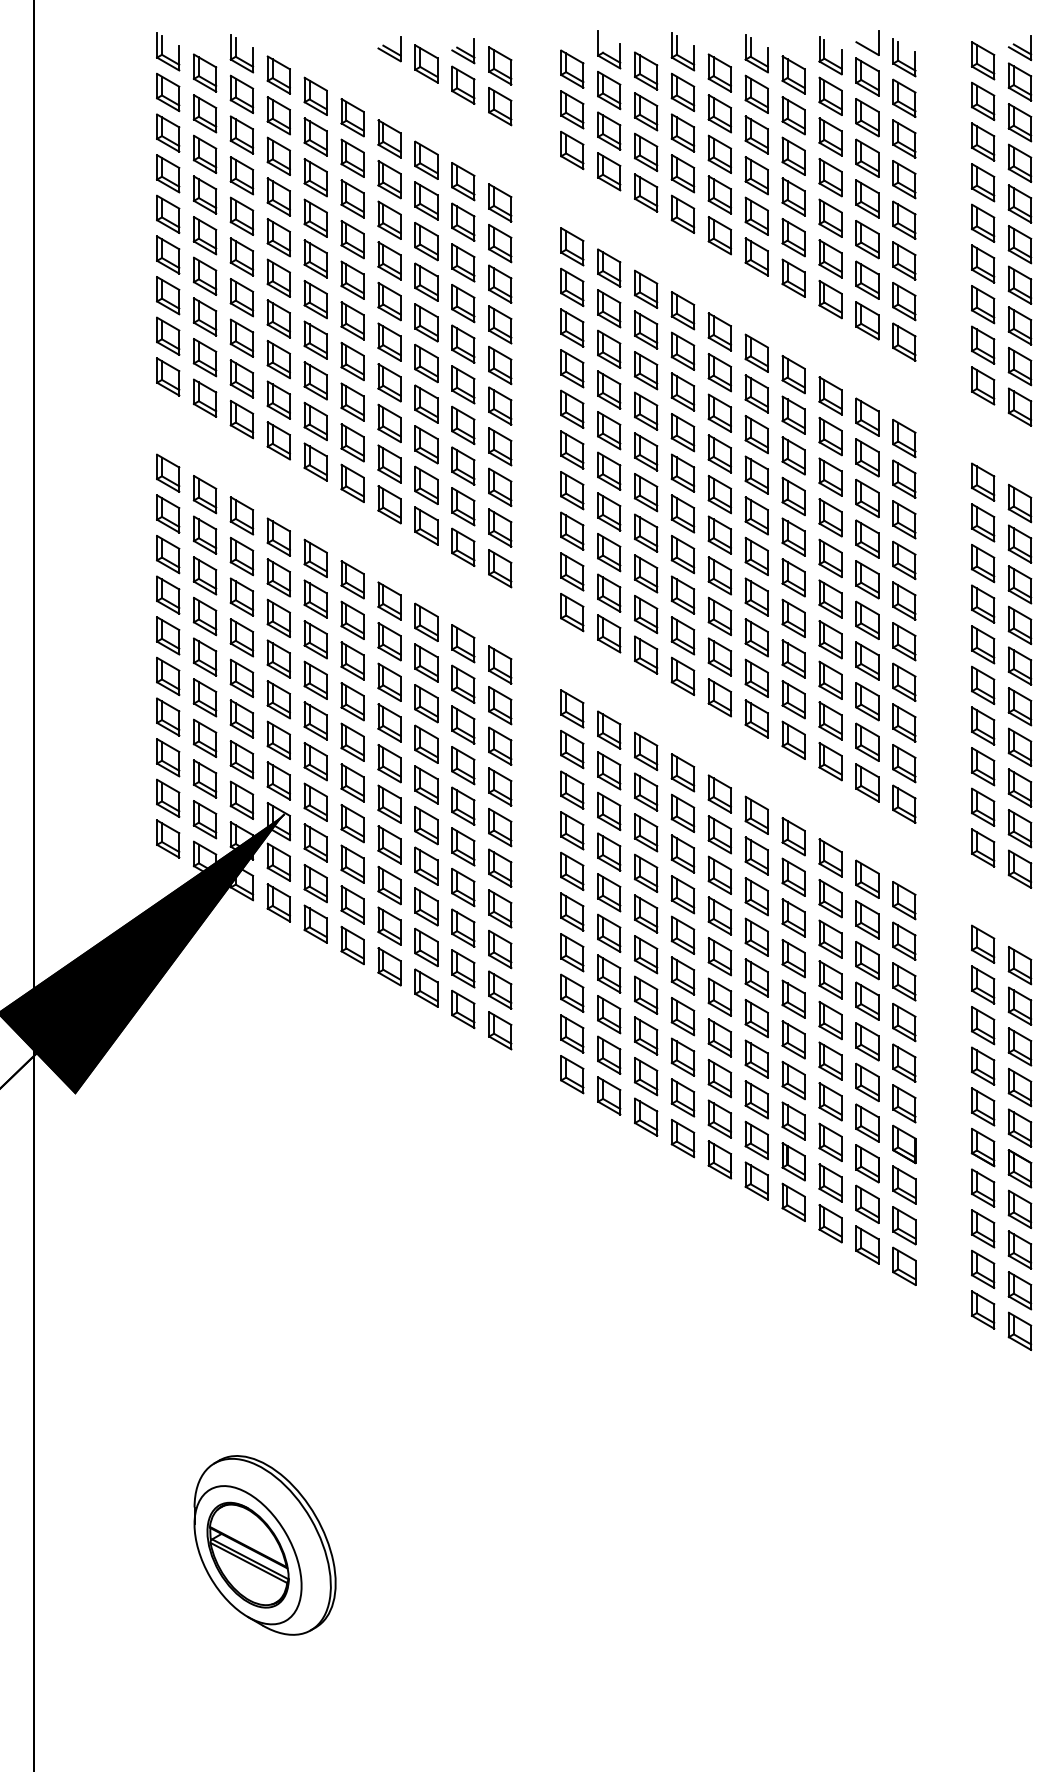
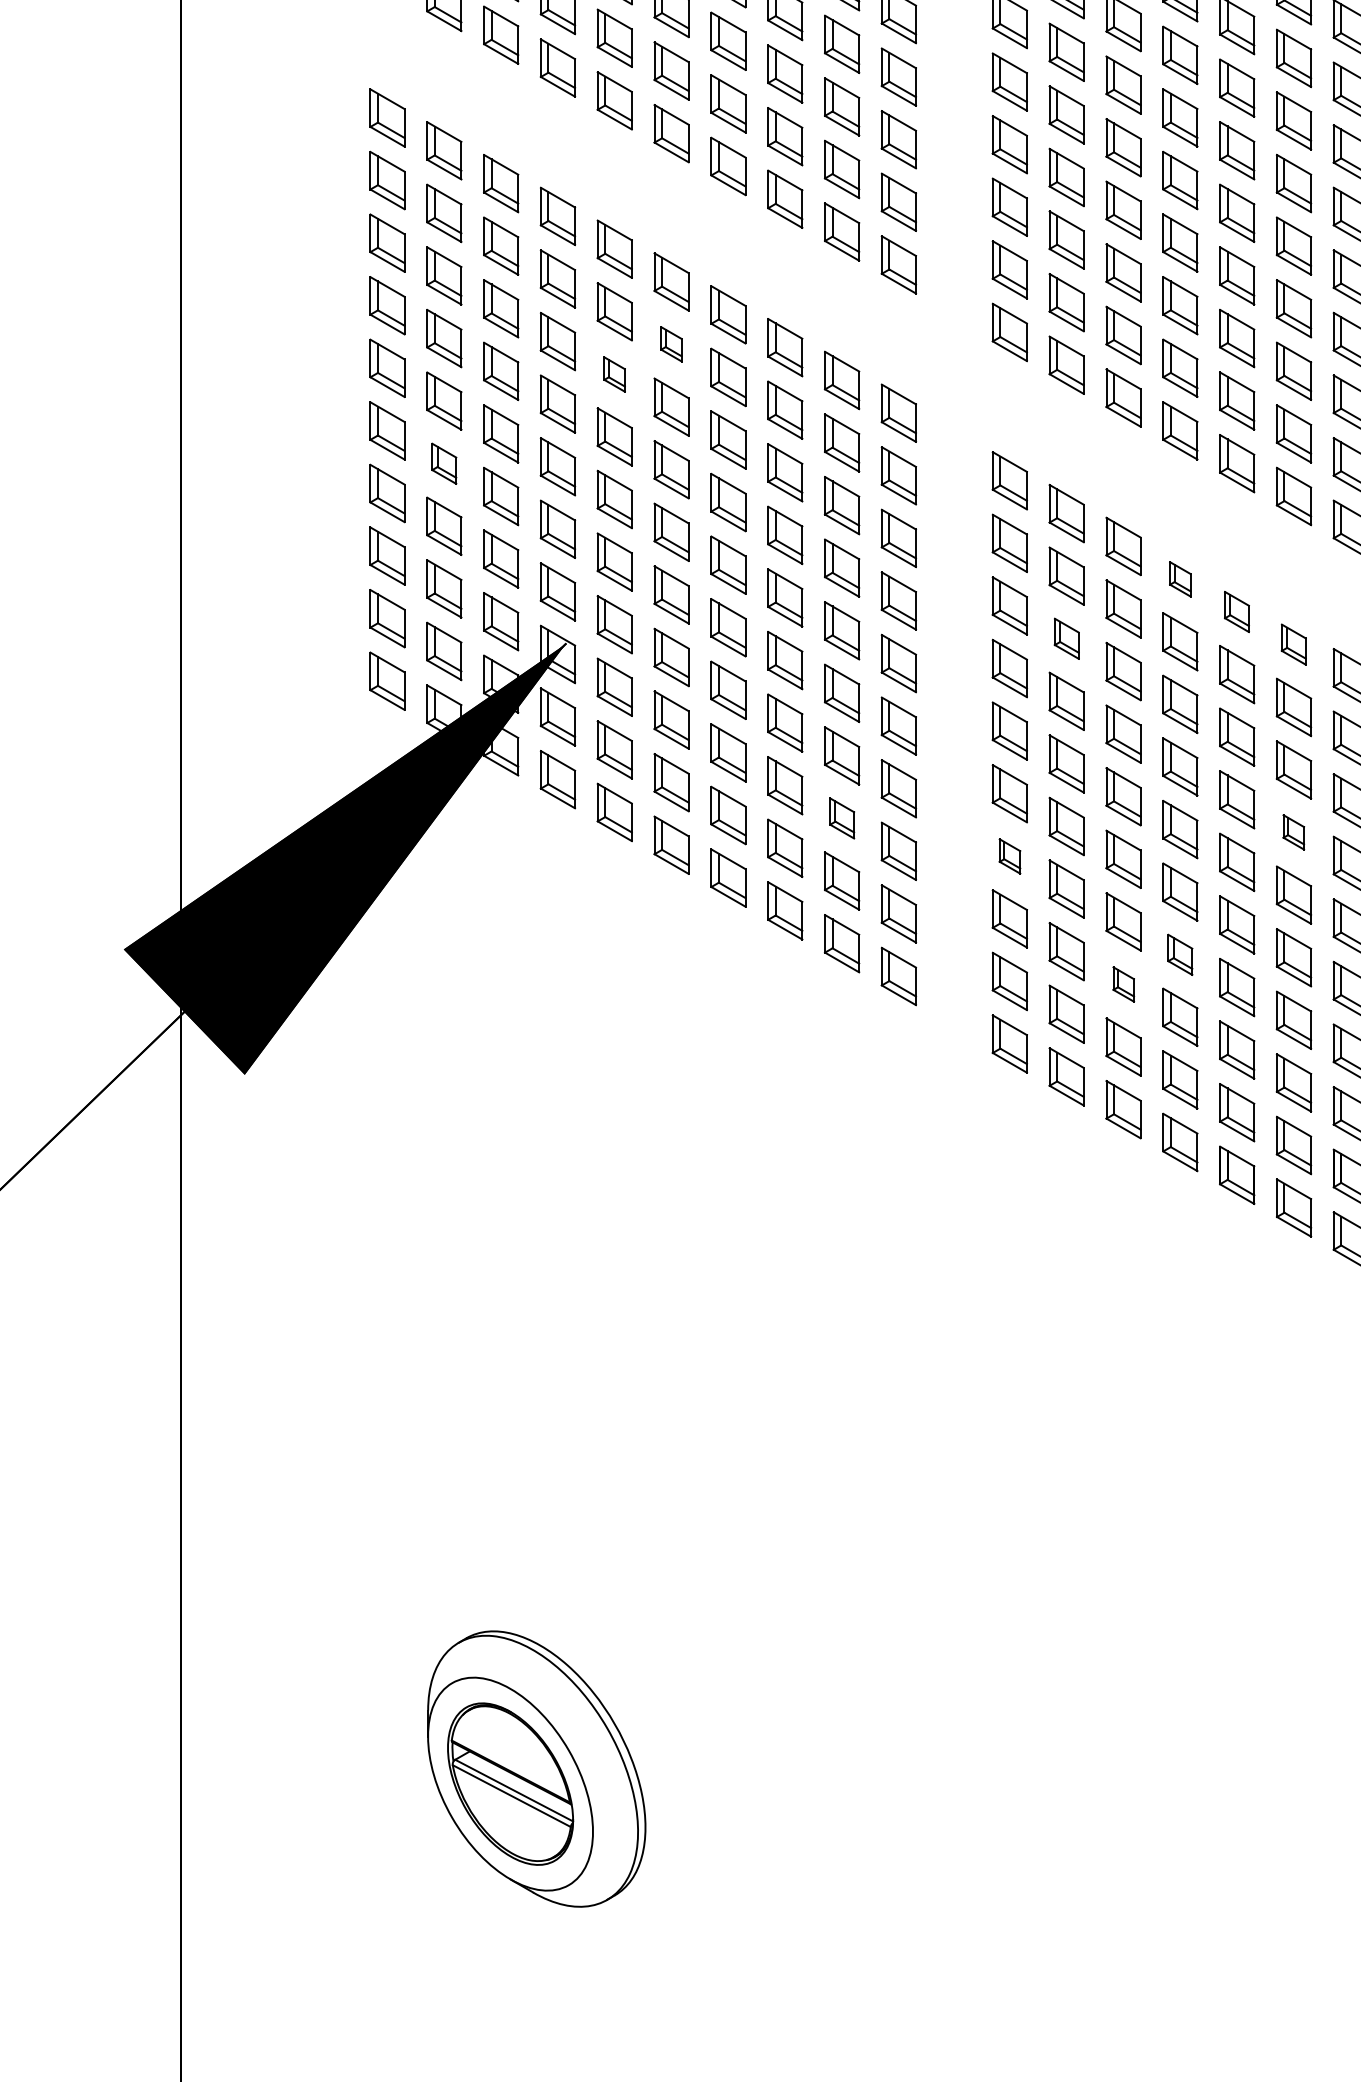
part: (352, 619) -> (671, 343), size x0.6
part: (315, 639) -> (614, 373), size x0.6
part: (204, 697) -> (443, 463), size x0.7
part: (682, 772) -> (1179, 578), size x0.6
part: (719, 793) -> (1236, 611), size x0.7
part: (609, 811) -> (1067, 638), size x0.7
part: (756, 814) -> (1293, 643), size x0.7
part: (463, 927) -> (842, 817), size x0.7
part: (756, 936) -> (1293, 831), size x0.6
part: (572, 952) -> (1010, 855), size x0.6
part: (682, 1016) -> (1179, 954), size x0.7
part: (646, 1035) -> (1124, 983), size x0.6

